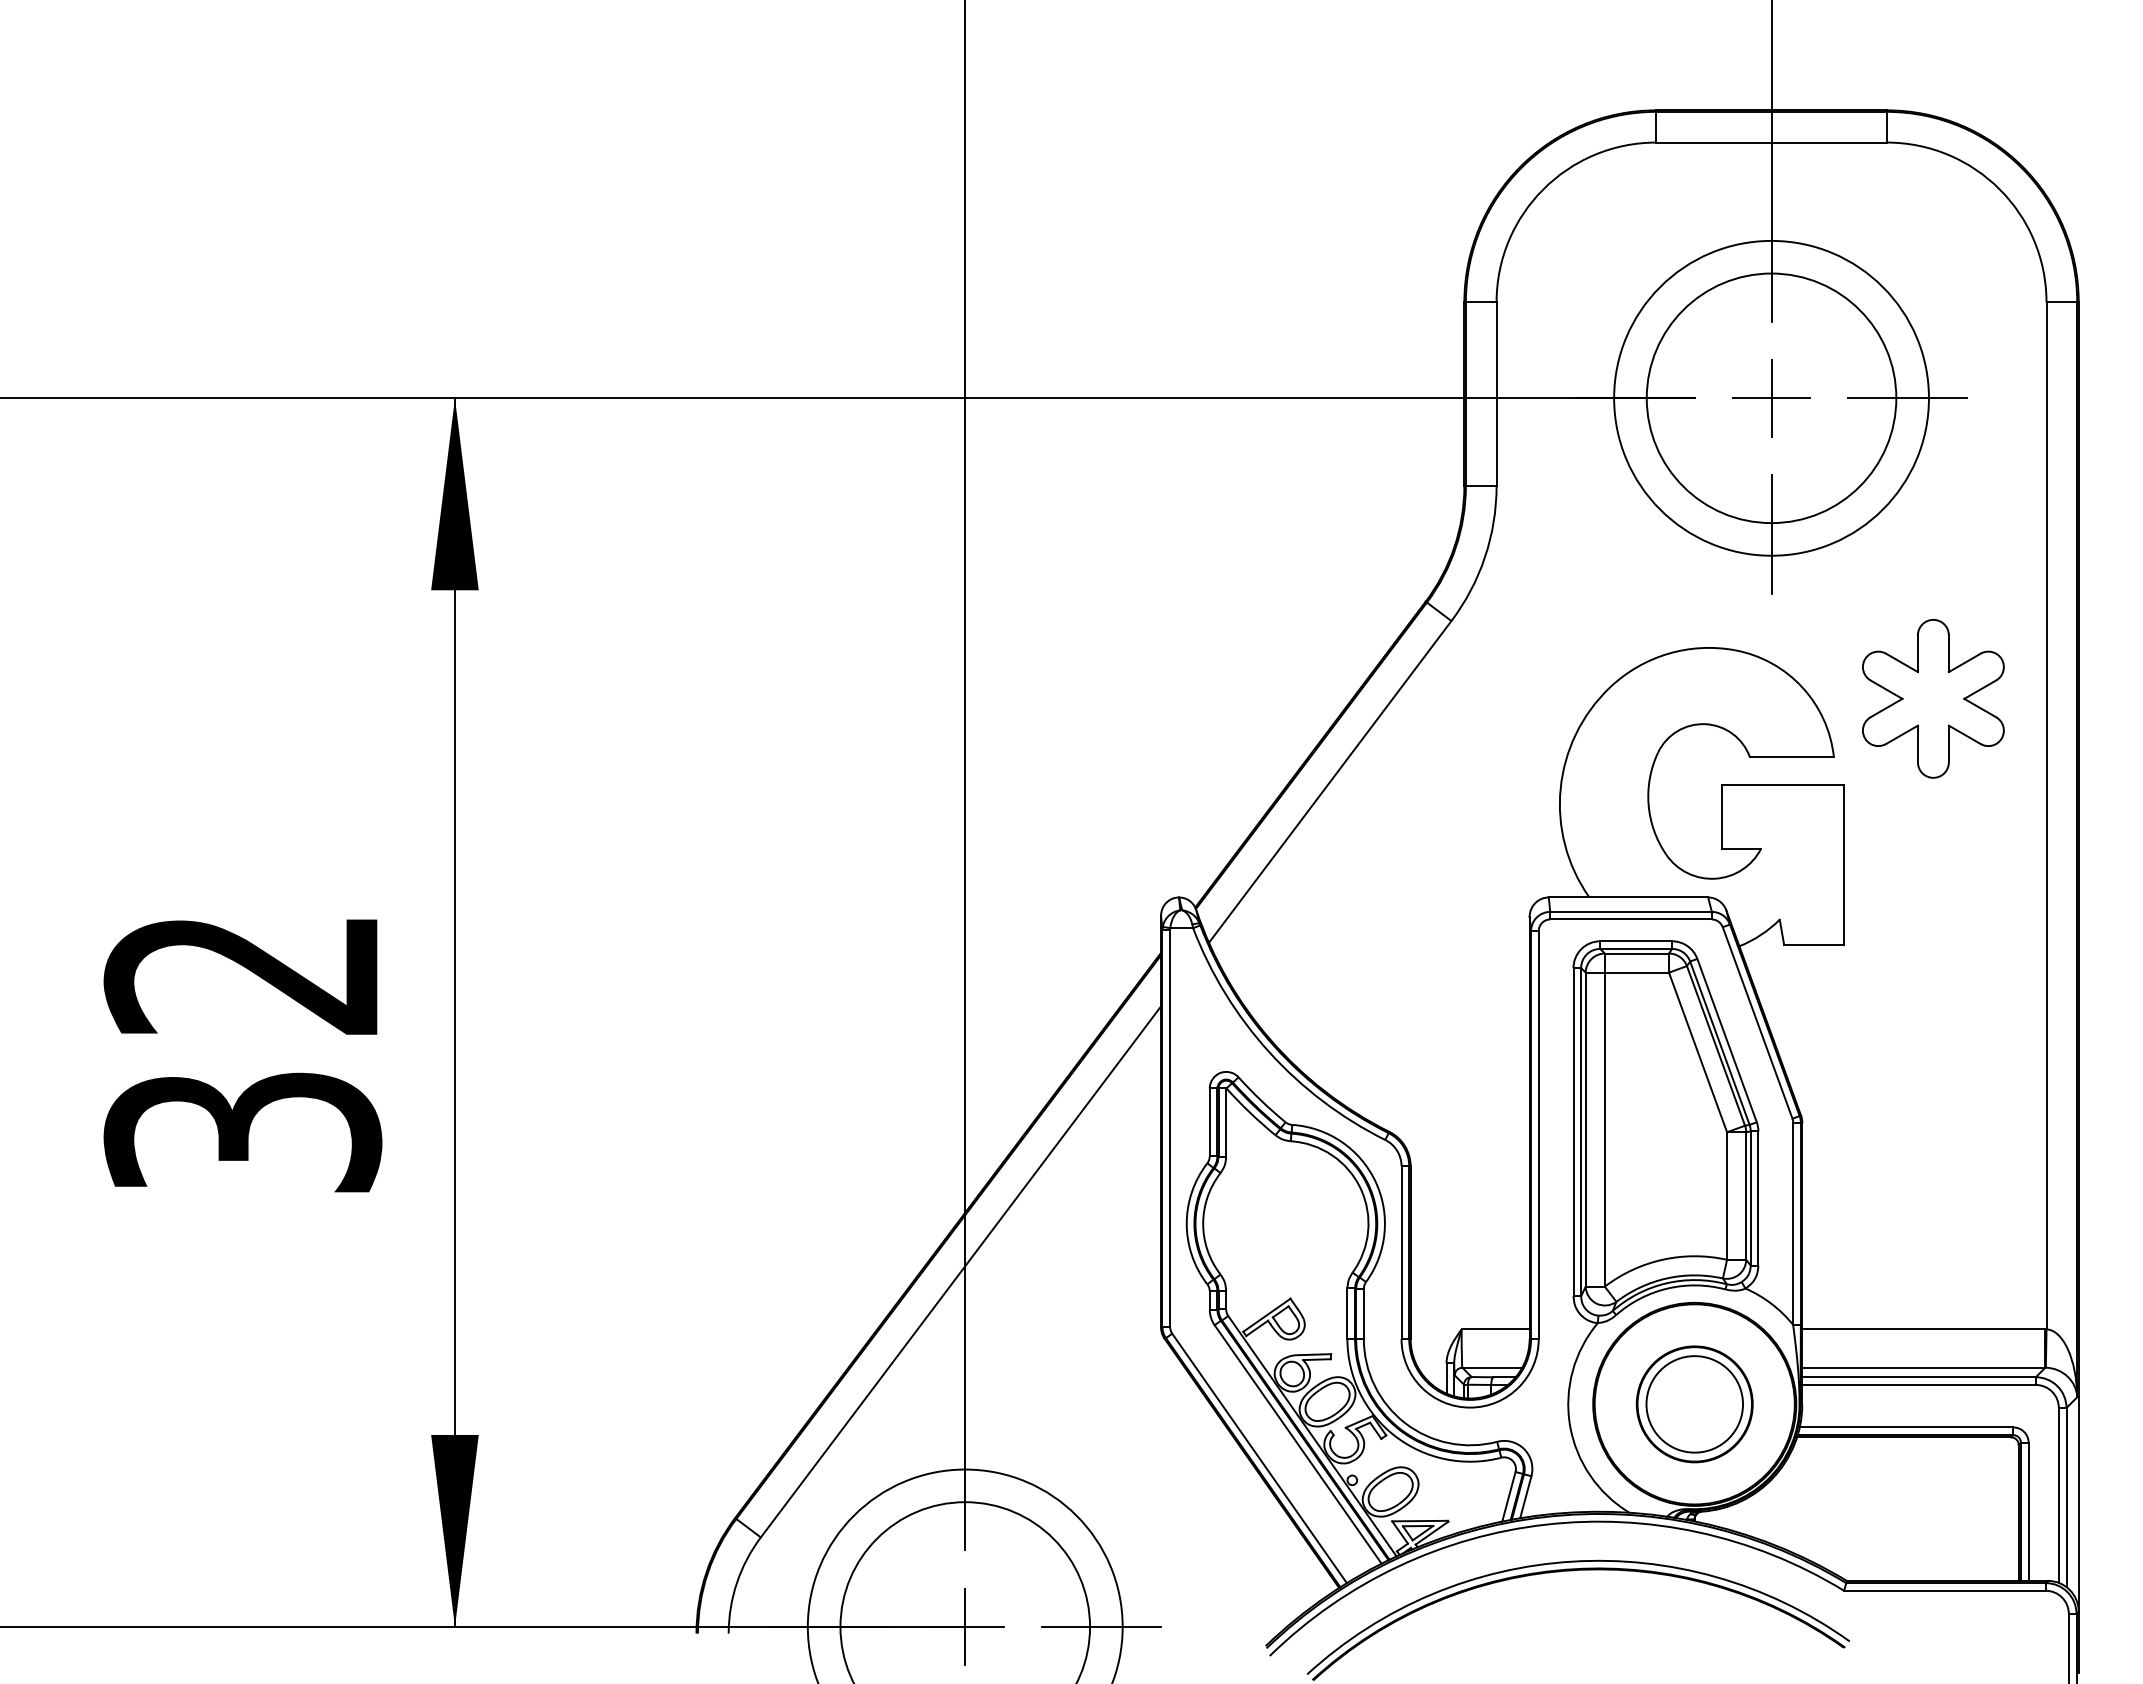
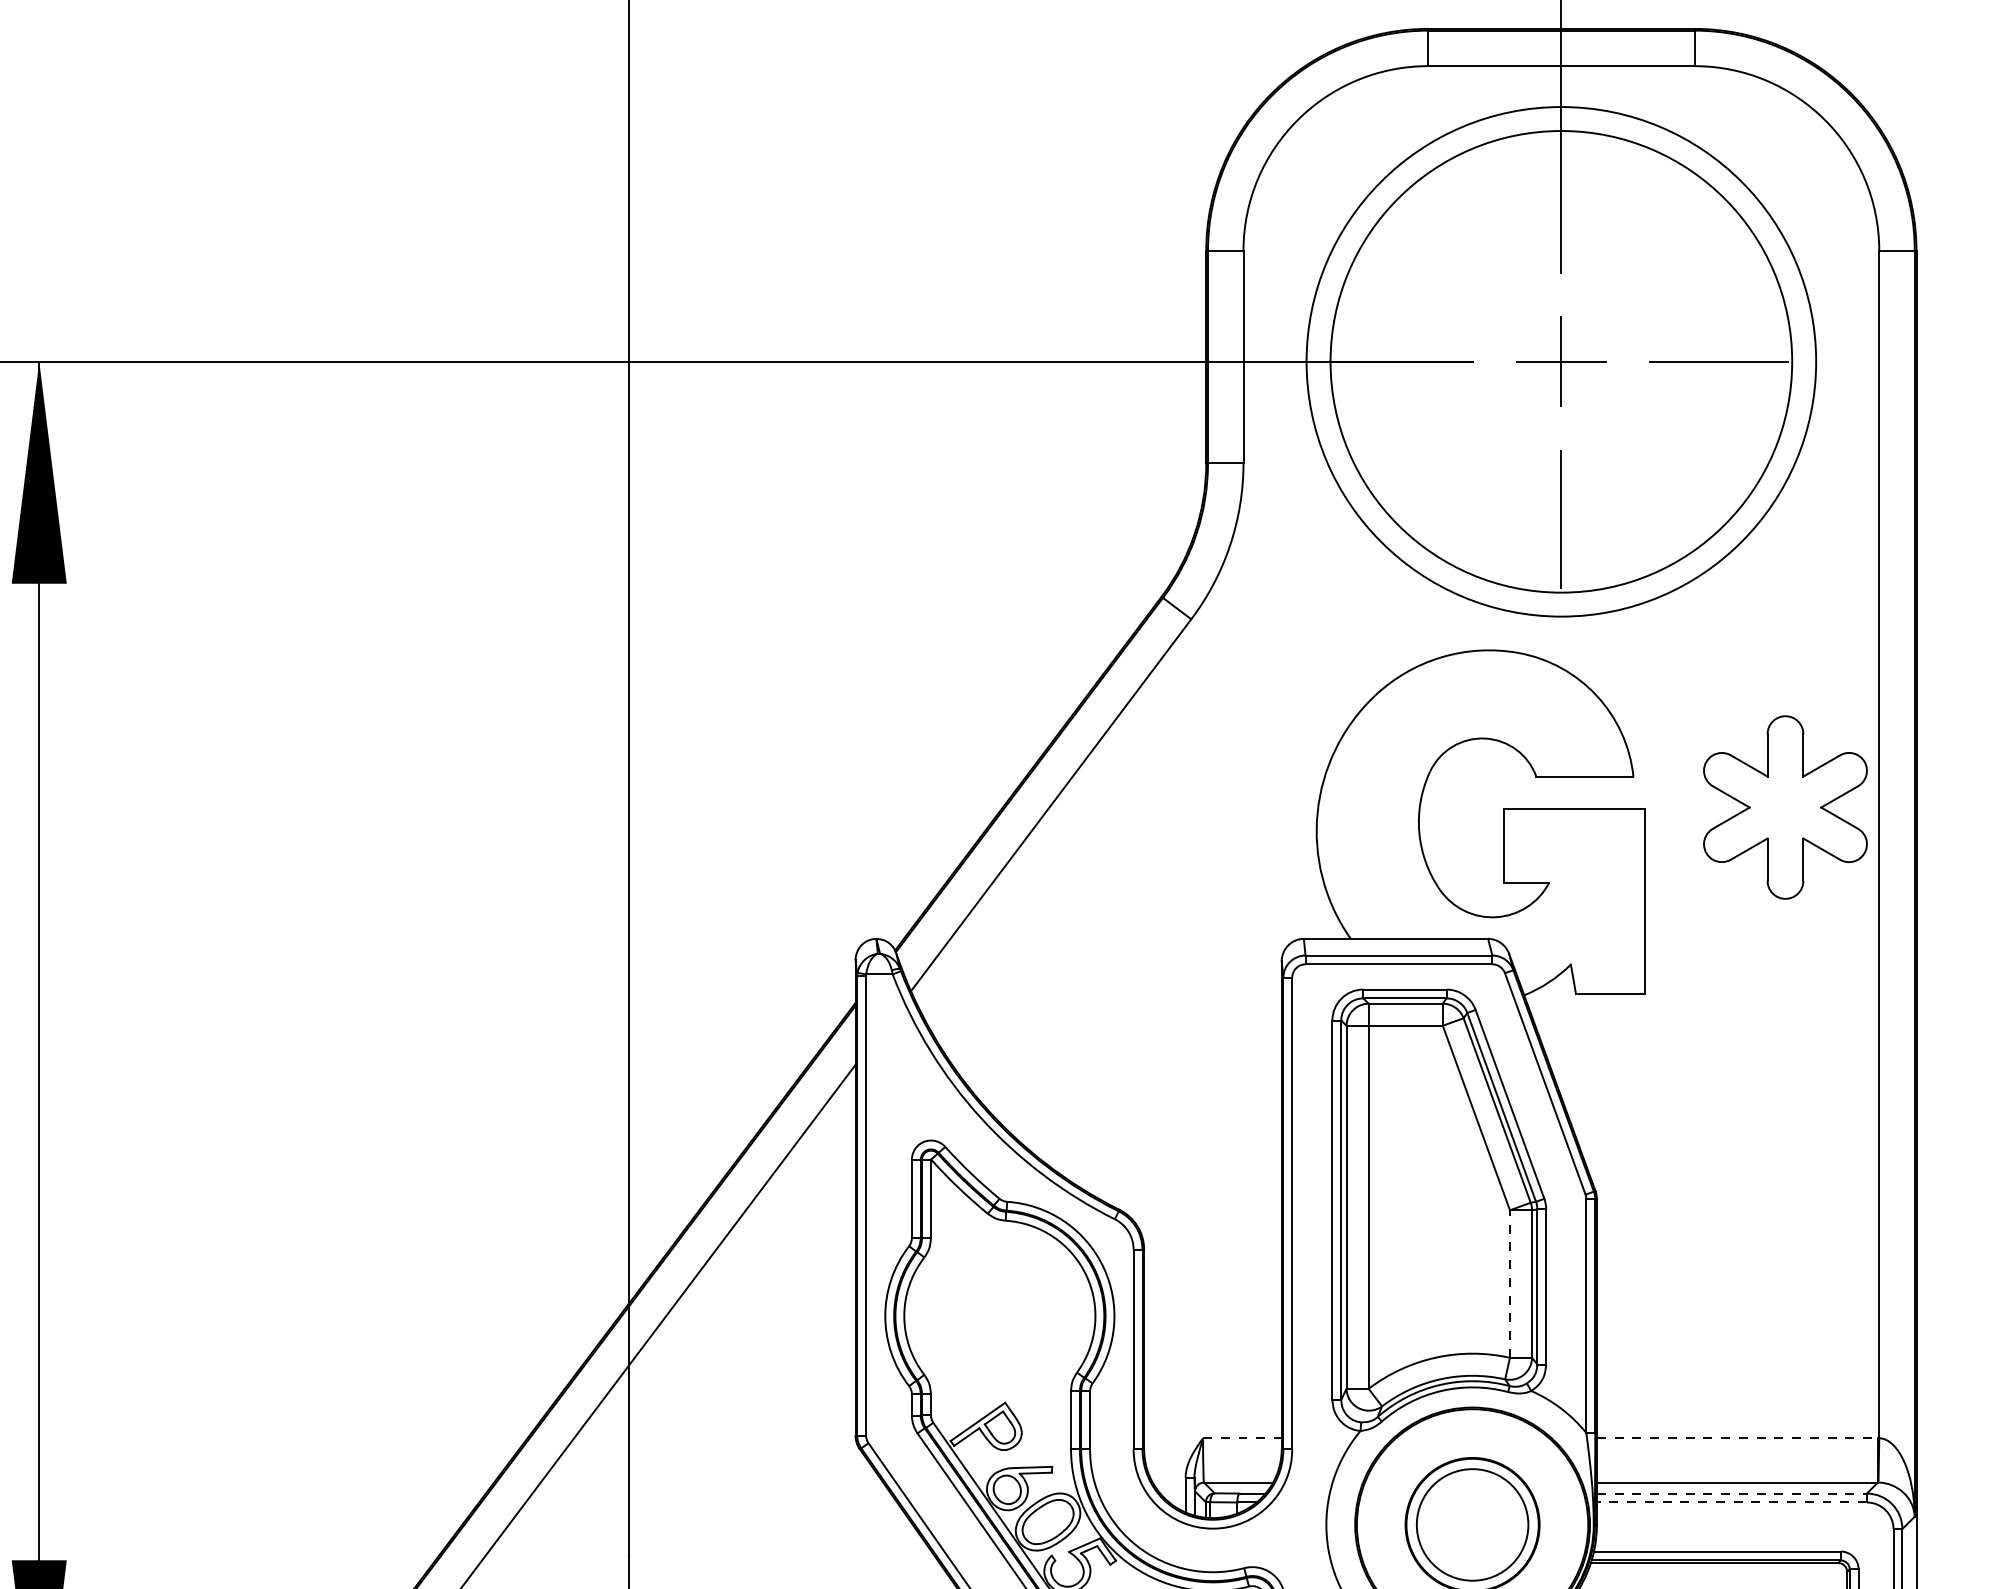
circle: (1771, 397) -> (1561, 360), size x1.4
circle: (1771, 398) -> (1561, 362), size x1.6
part: (1933, 698) -> (1785, 807), moved
line: (1727, 1196) -> (1510, 1284), solid -> dashed
line: (1496, 1329) -> (1243, 1438), solid -> dashed
line: (1923, 1329) -> (1737, 1438), solid -> dashed
line: (1919, 1377) -> (1732, 1493), solid -> dashed
line: (1919, 1384) -> (1732, 1501), solid -> dashed

